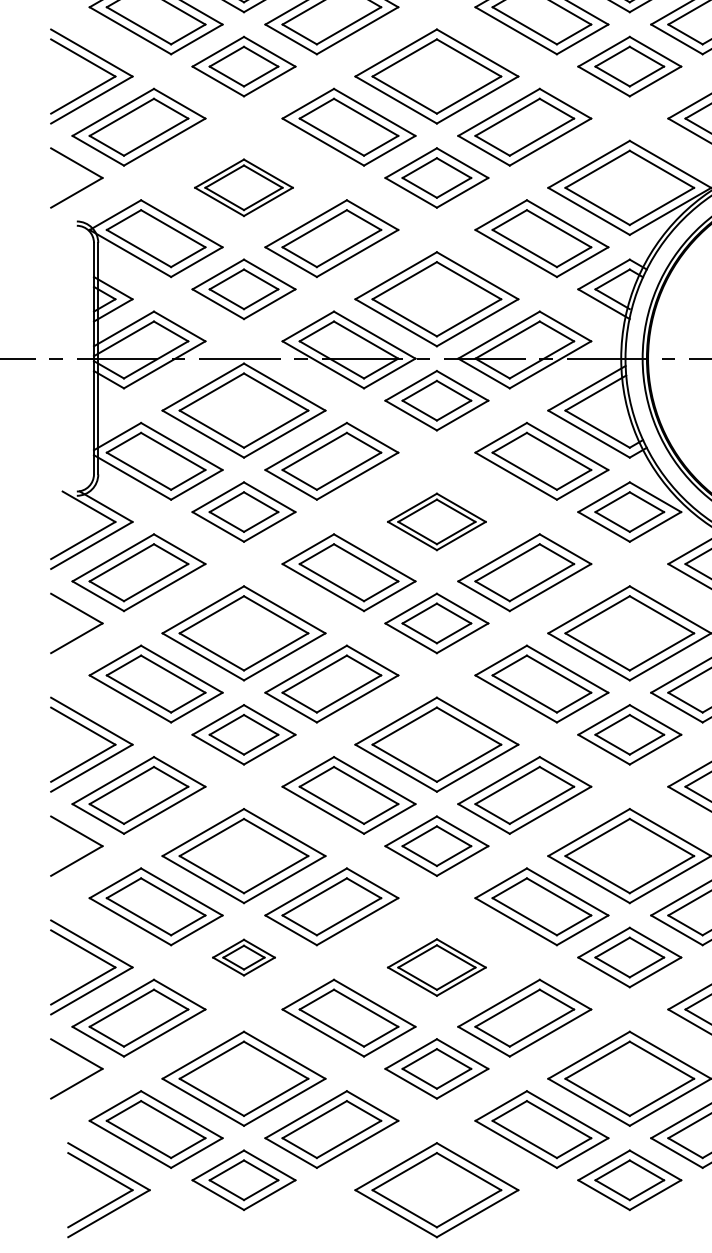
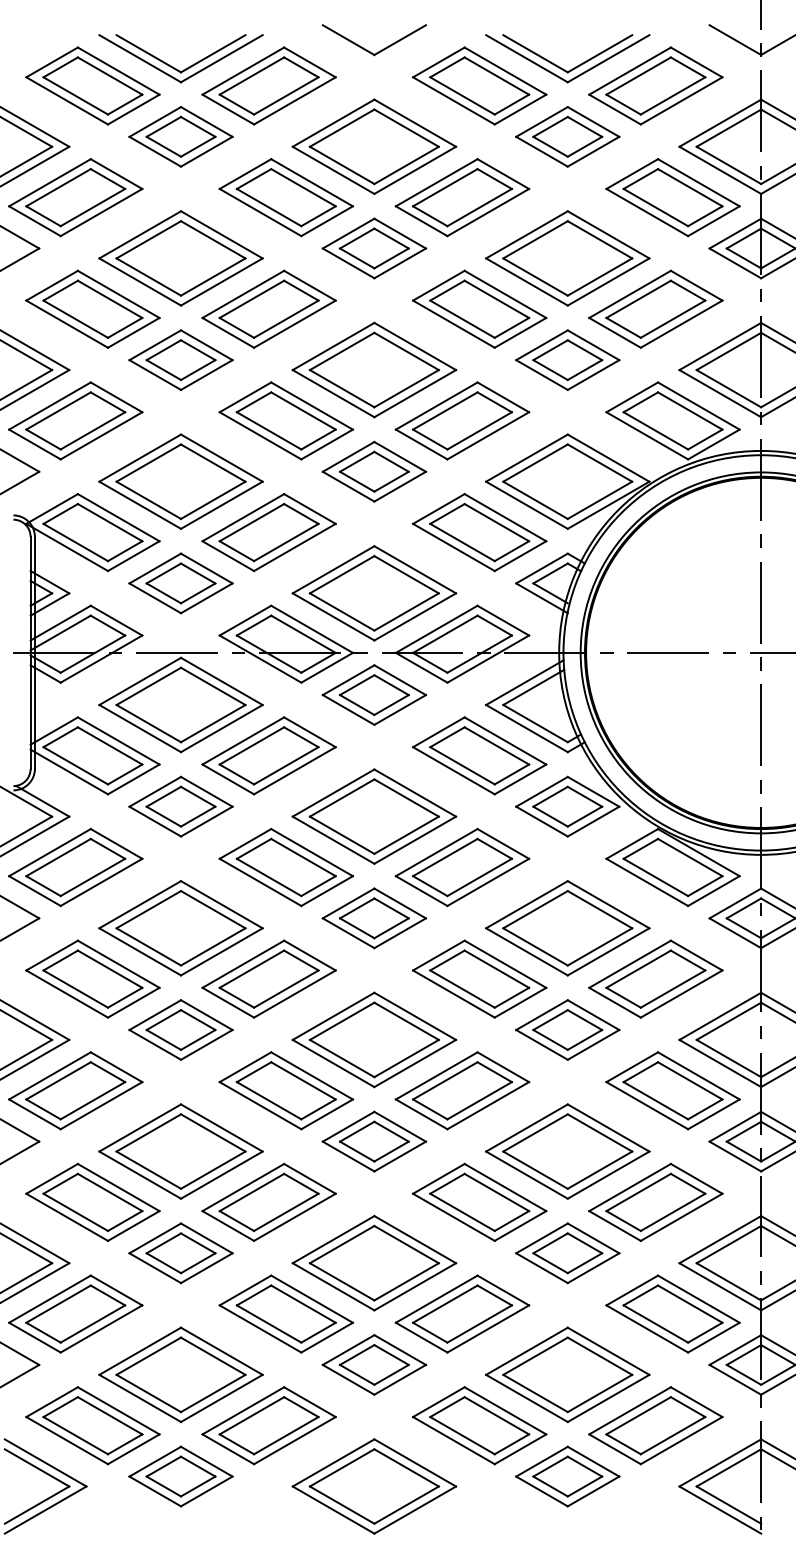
part: (243, 187) -> (180, 481), size x1.67
part: (436, 521) -> (374, 816), size x1.67
part: (243, 957) -> (180, 1253), size x1.67
part: (436, 967) -> (374, 1263), size x1.67

